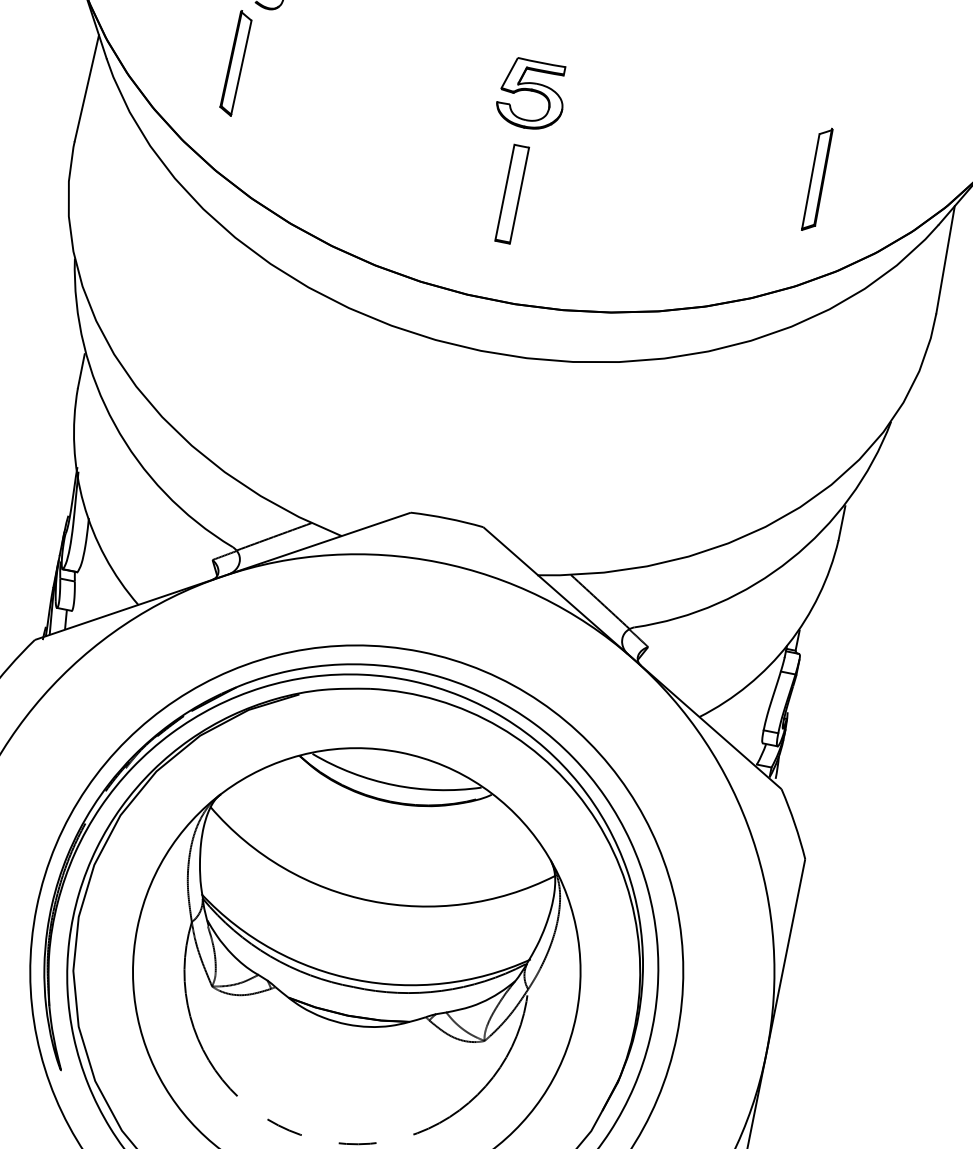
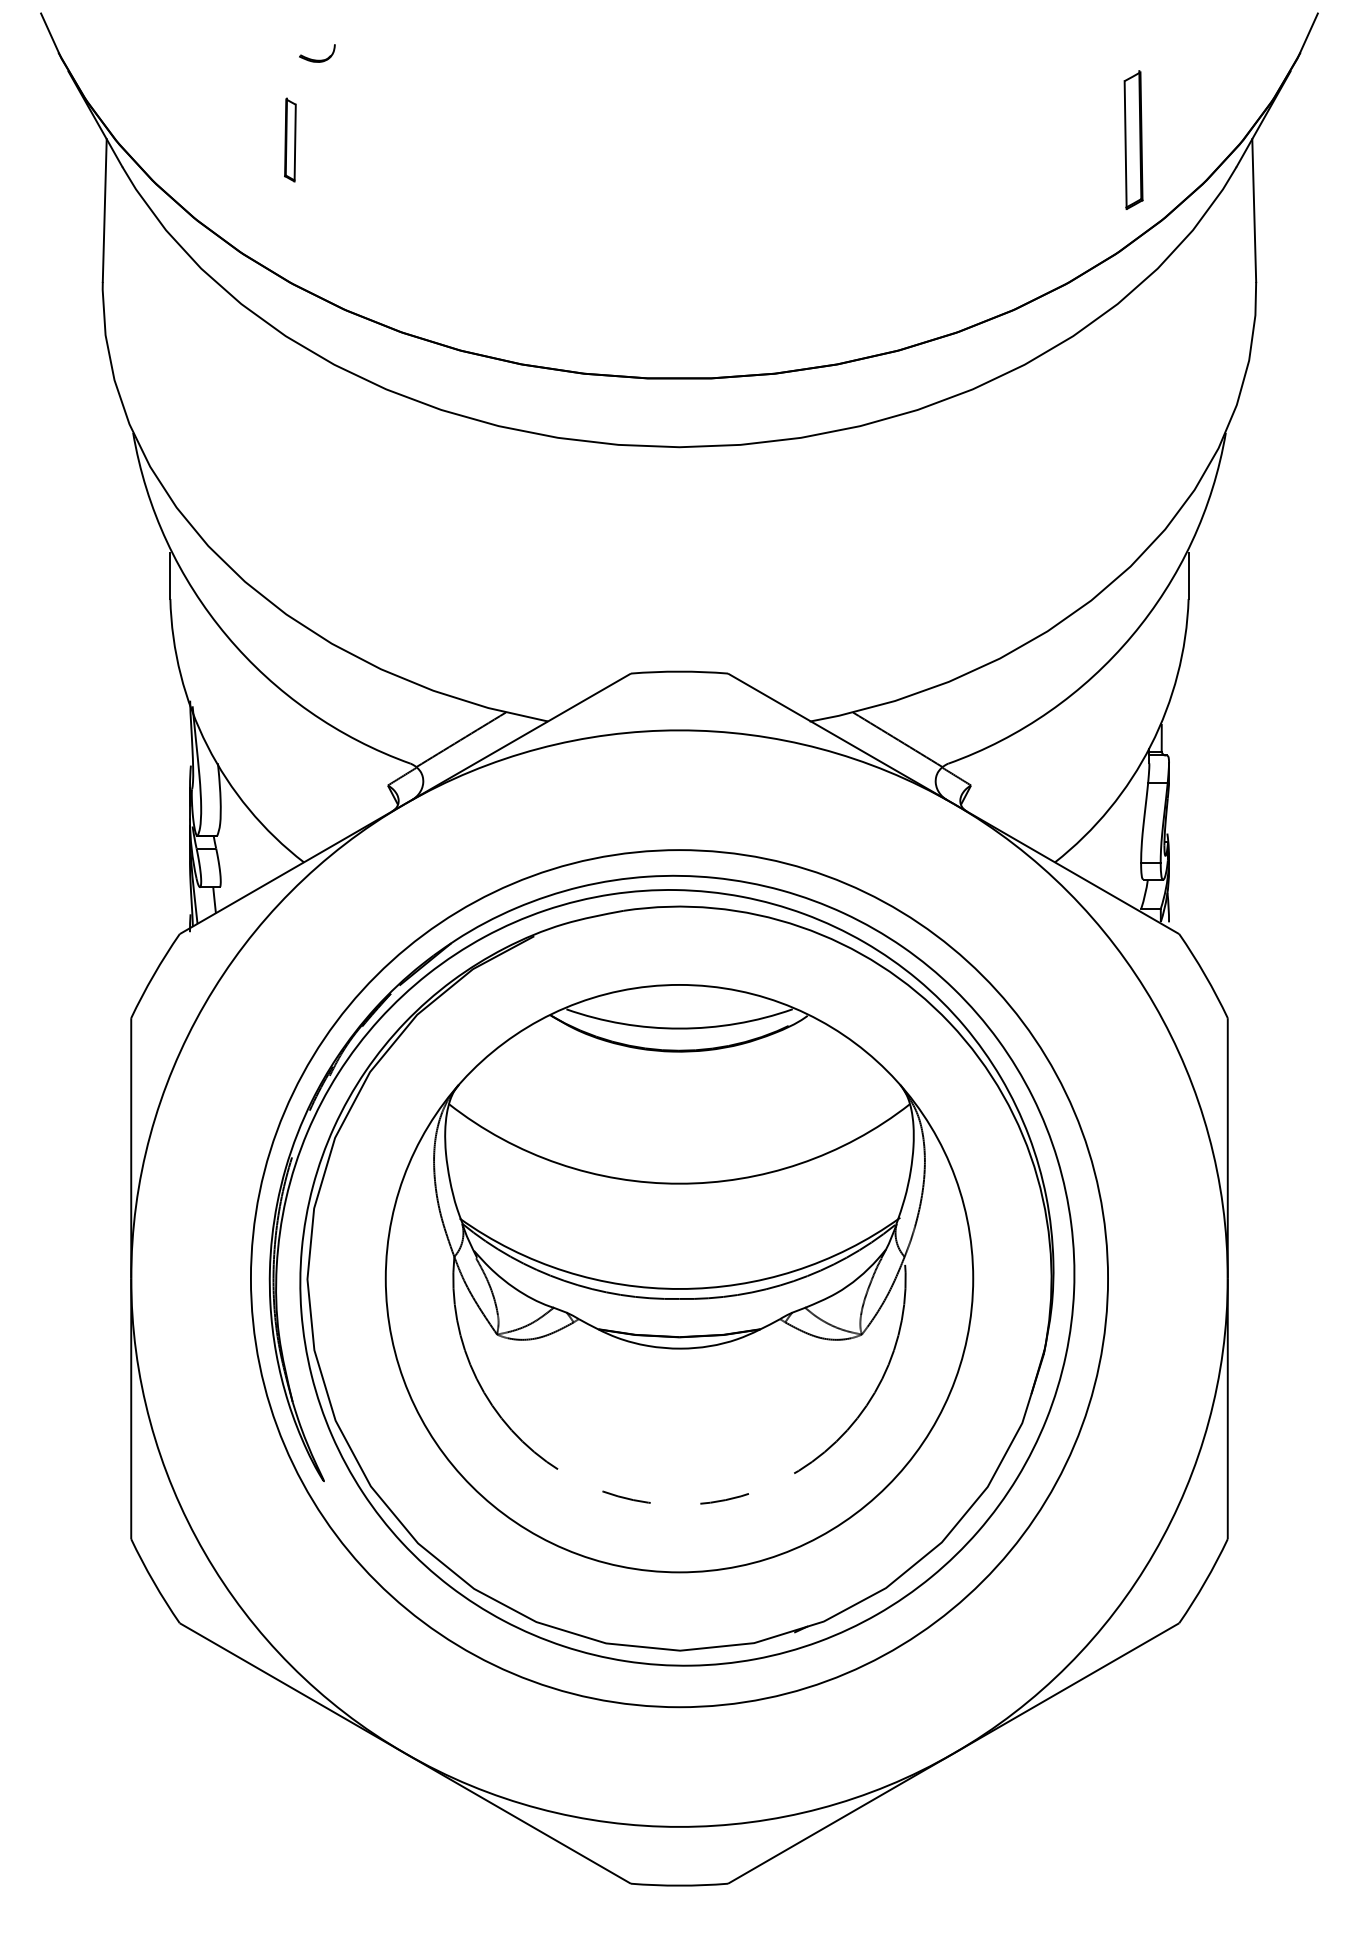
part: (236, 62) -> (290, 139), size x0.6
part: (532, 94) -> (679, 104), removed
part: (817, 179) -> (1133, 139), moved
part: (512, 194) -> (679, 237), removed

